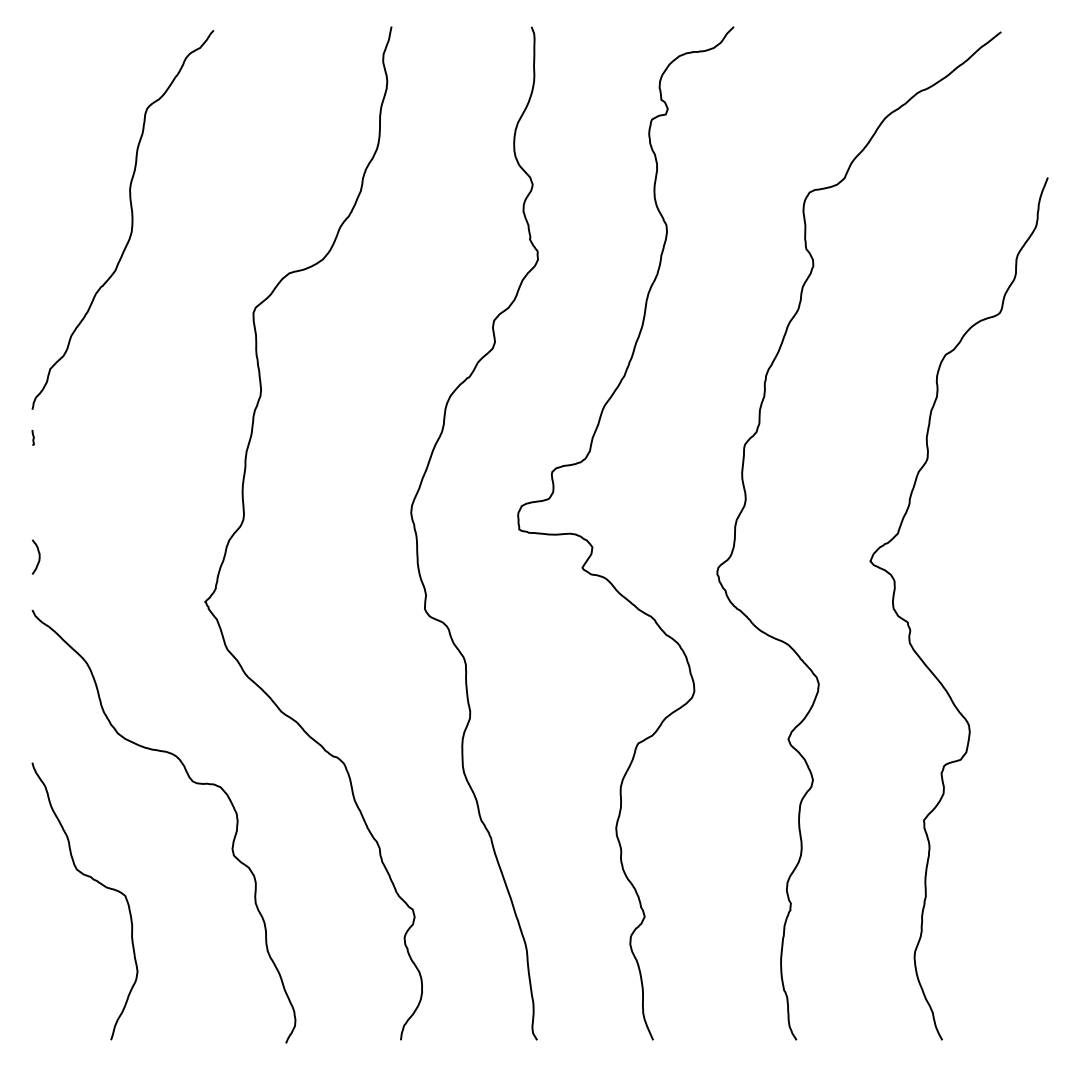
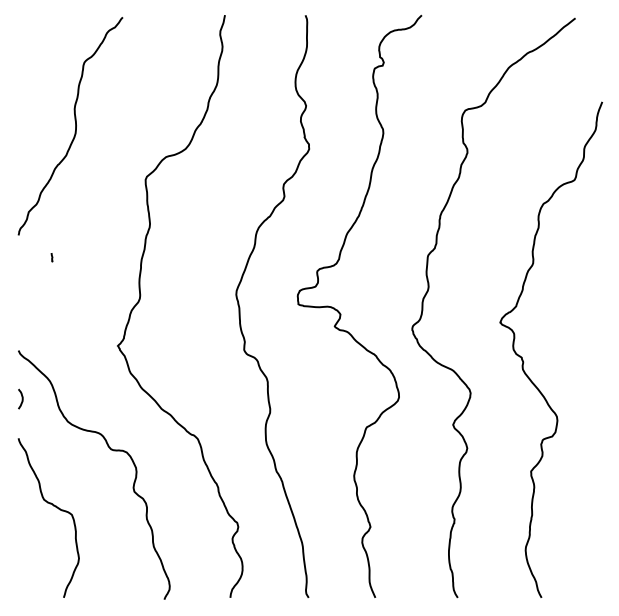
curve: (32, 437) -> (51, 257), moved
curve: (37, 556) -> (21, 398), moved

